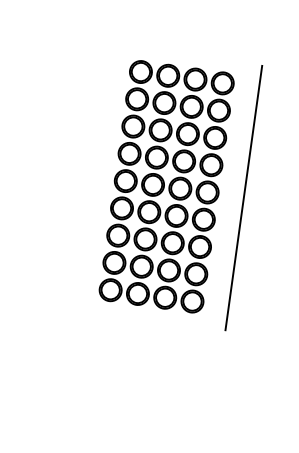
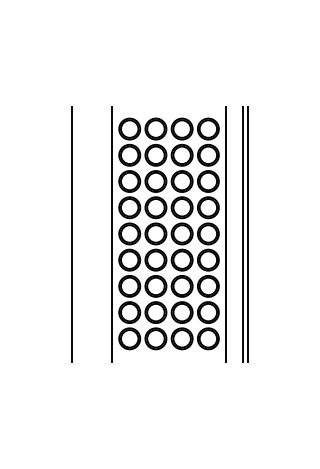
line: (65, 173) -> (71, 234), added
line: (107, 179) -> (112, 234), added
line: (225, 195) -> (225, 234), added
line: (249, 198) -> (248, 234), added

